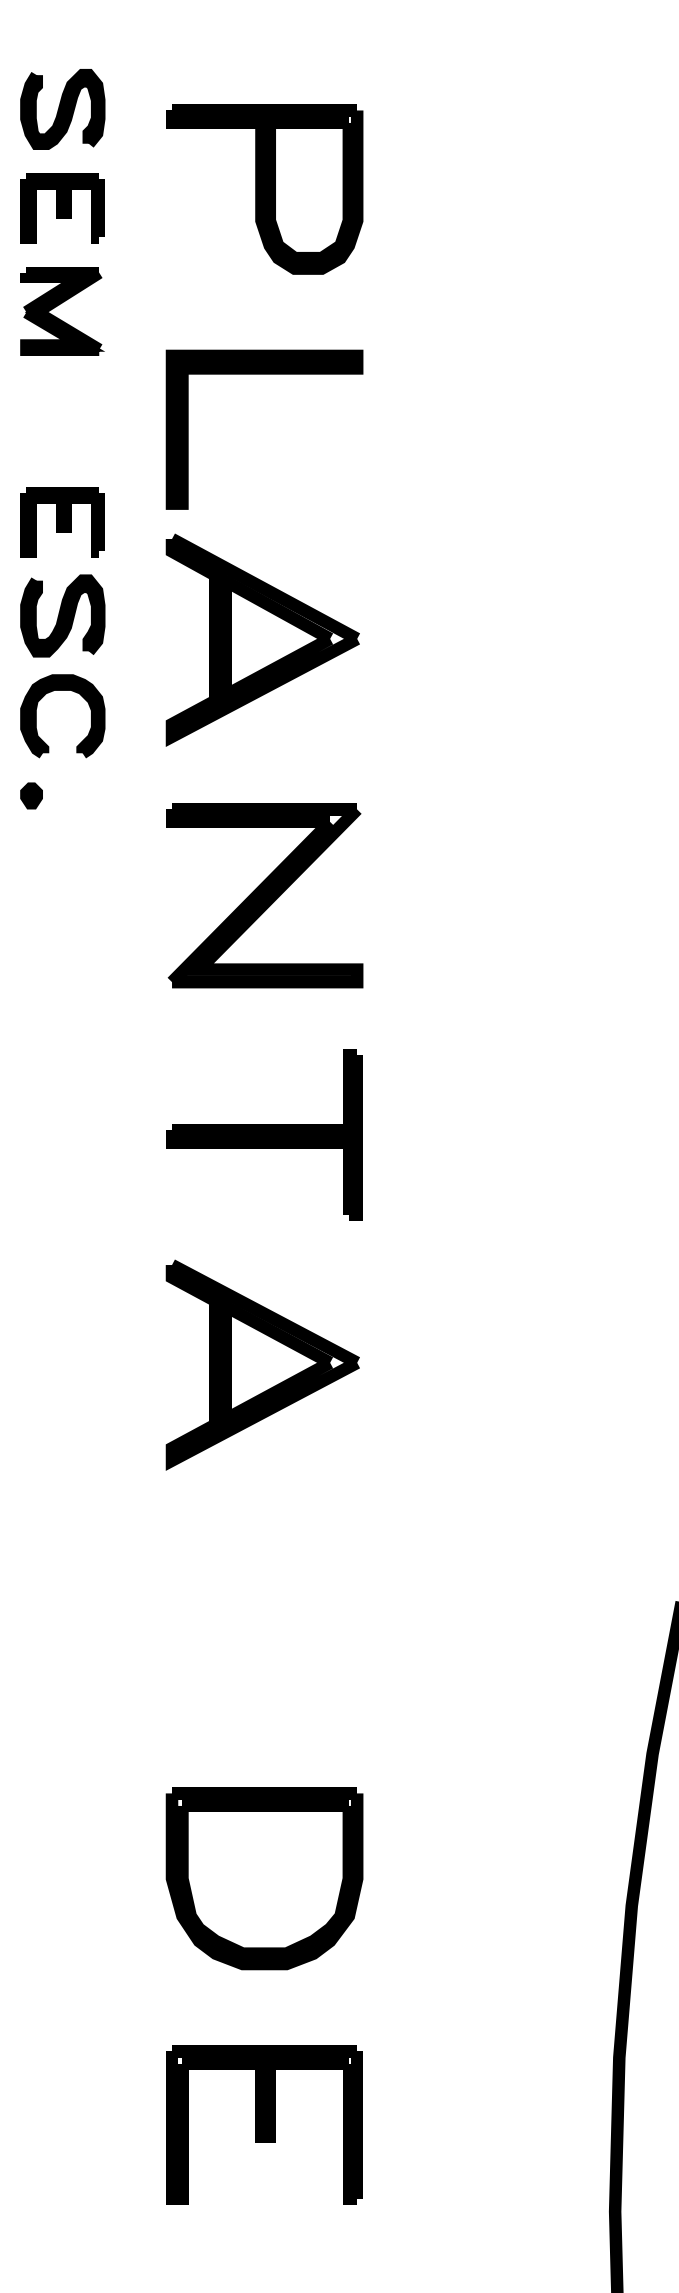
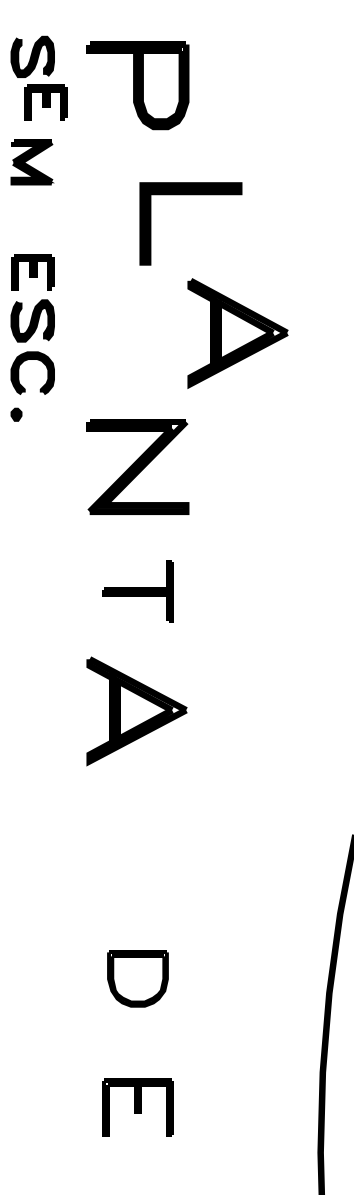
part: (263, 189) -> (137, 85), moved
part: (62, 208) -> (45, 102), moved
part: (263, 375) -> (190, 195), moved
part: (261, 639) -> (237, 333), moved
part: (263, 1134) -> (137, 591), size x0.7
part: (263, 1877) -> (137, 978), size x0.6
part: (263, 2124) -> (137, 1107), size x0.7

